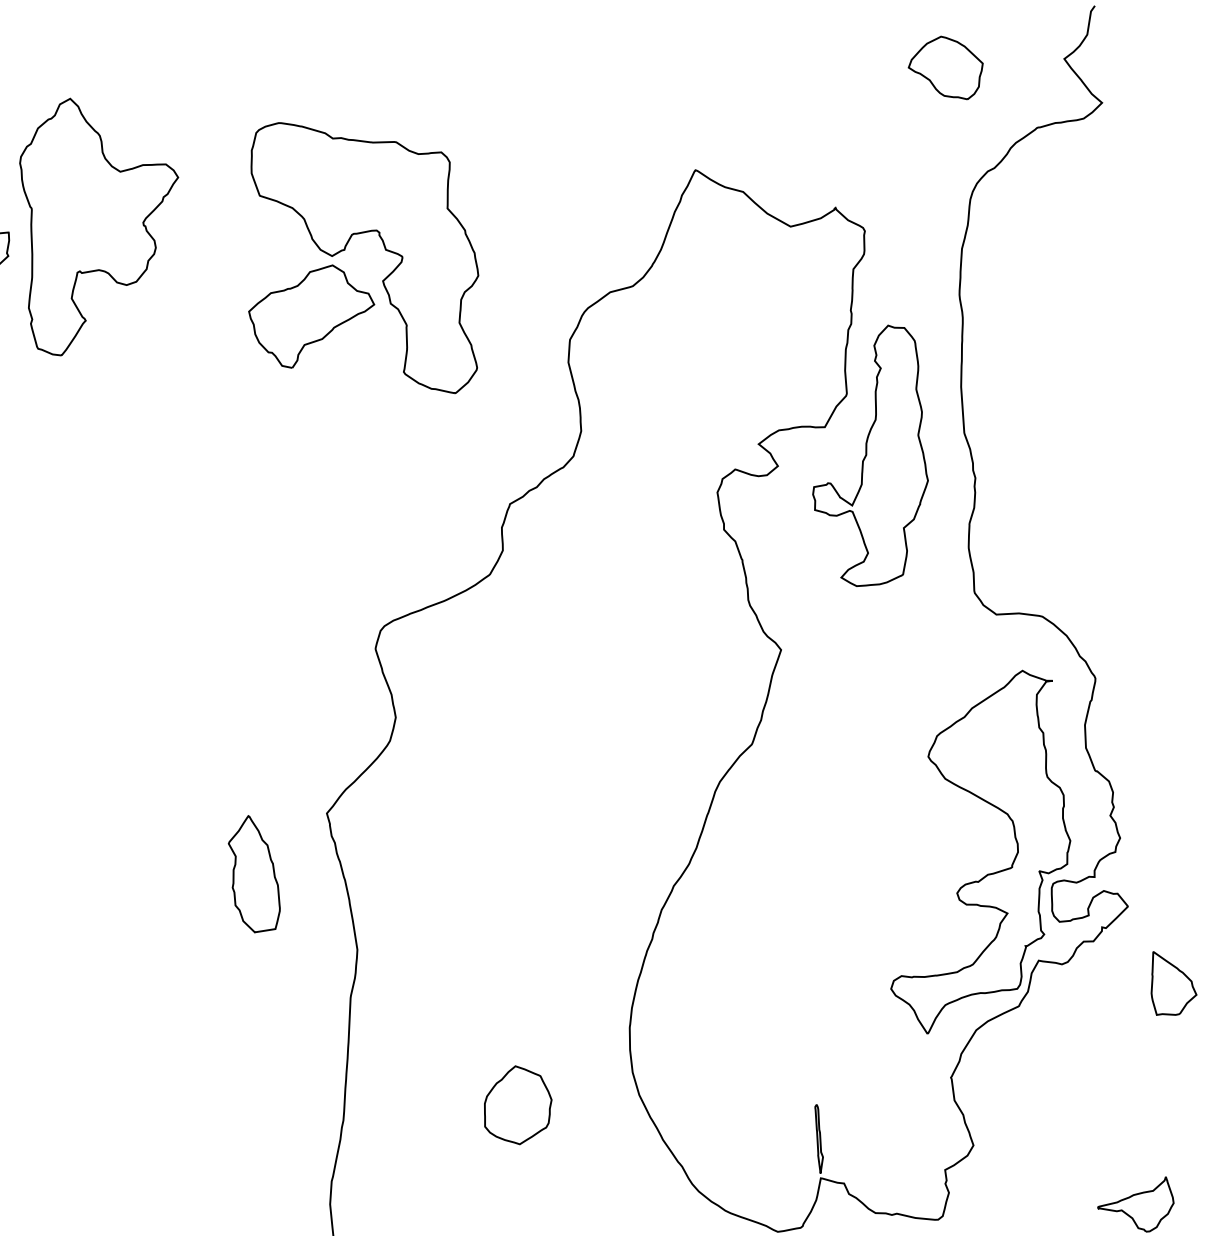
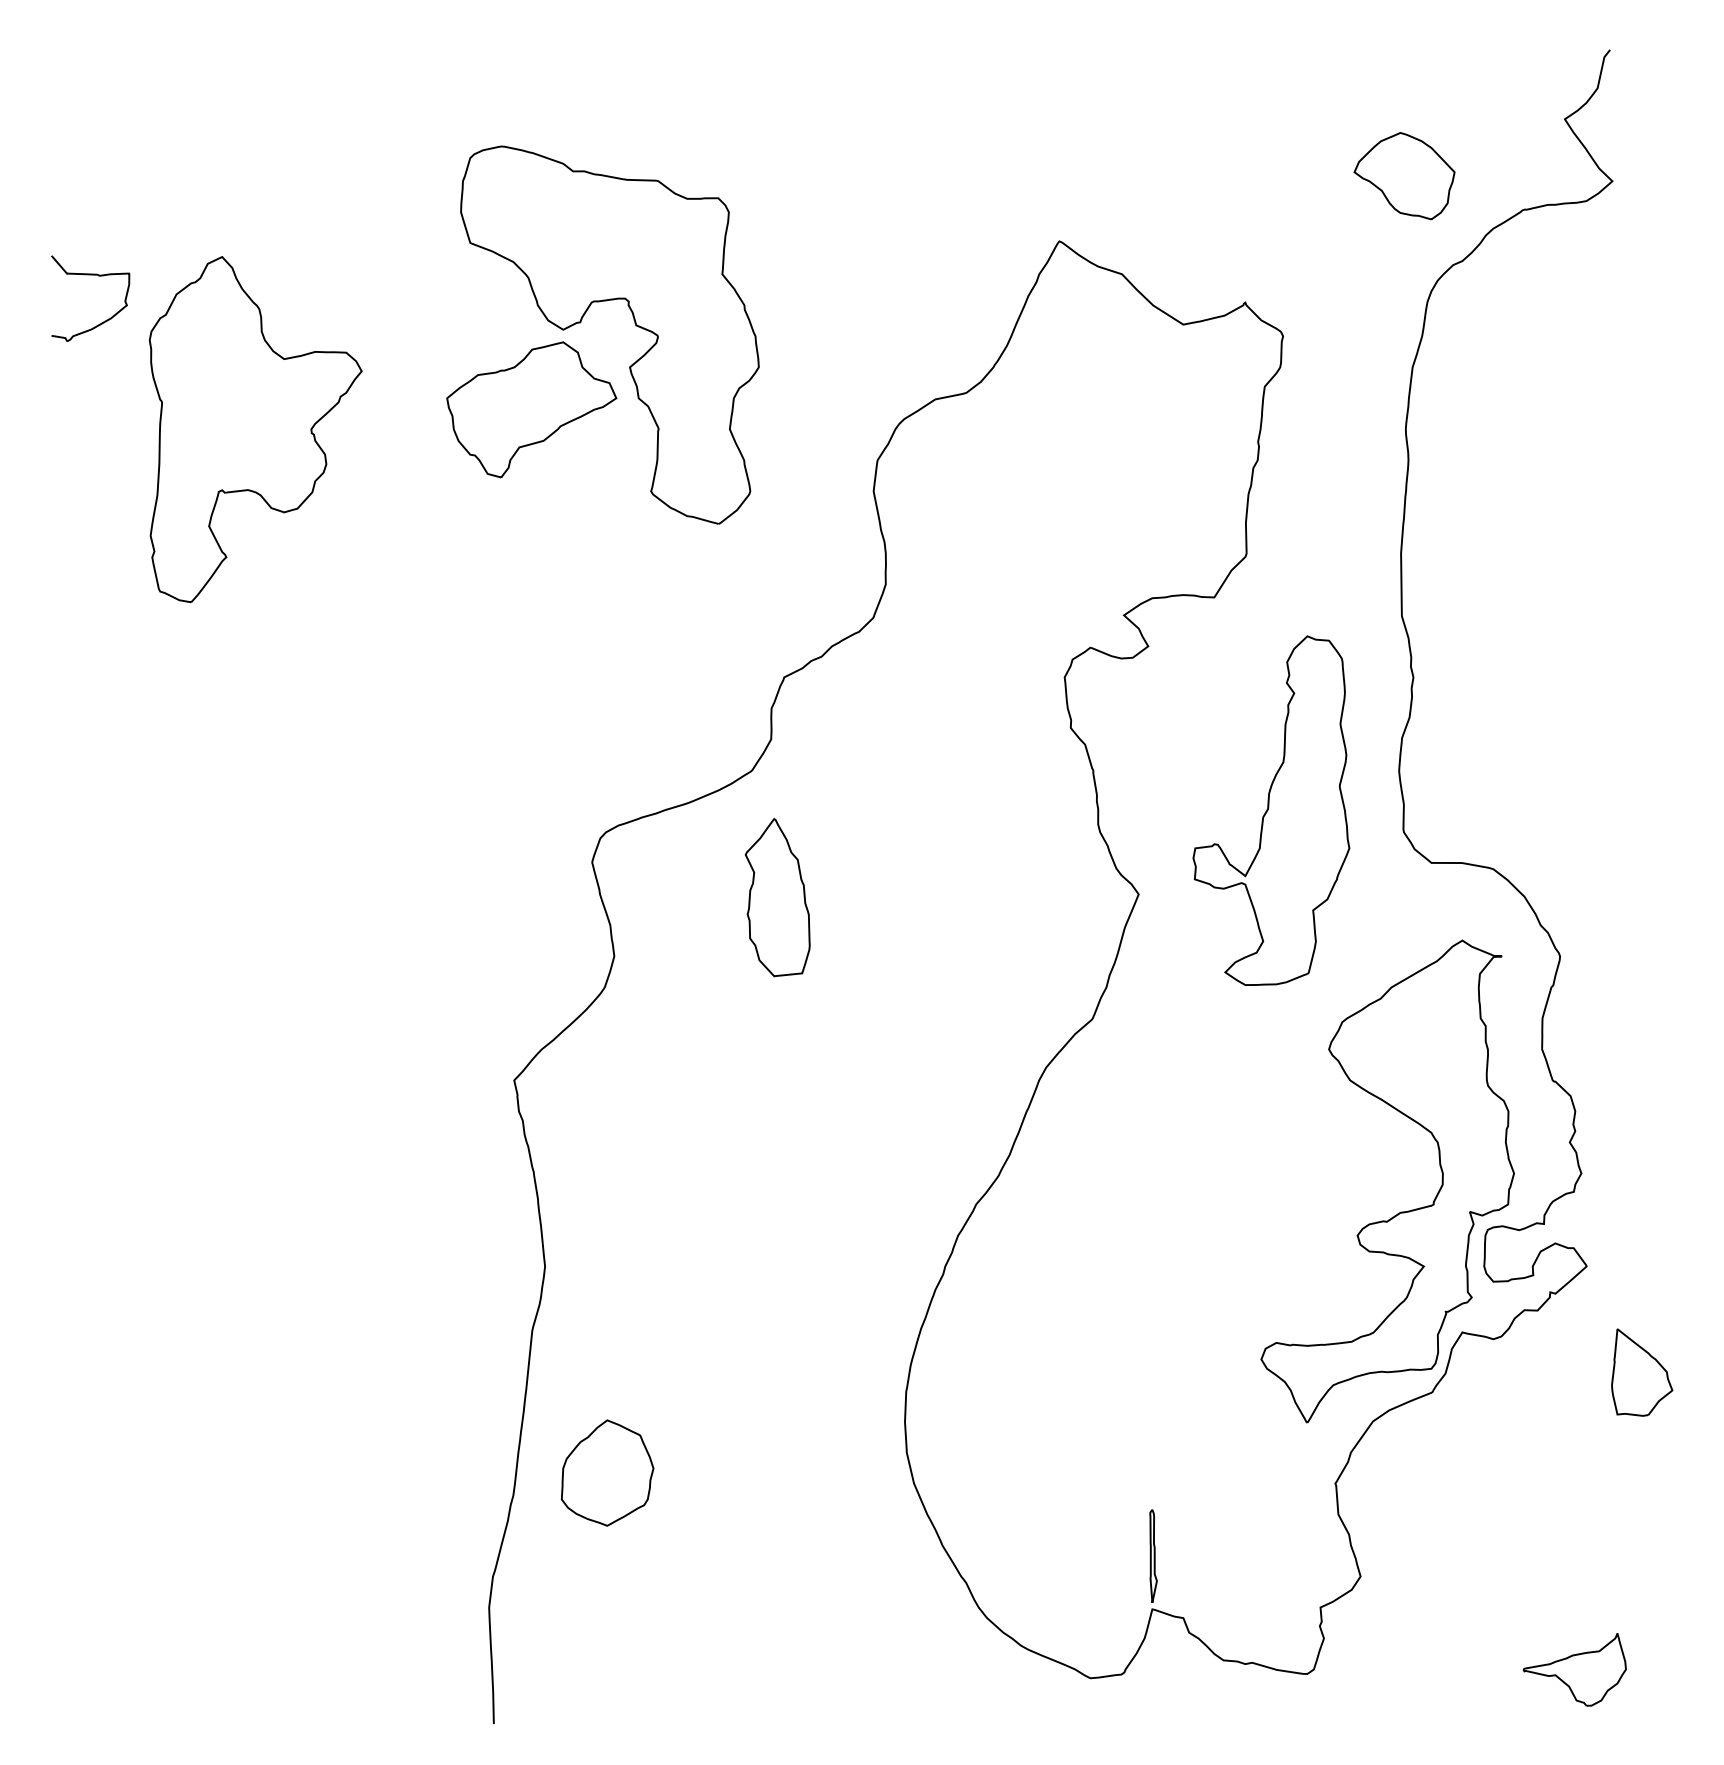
part: (945, 68) -> (1404, 176), moved
part: (102, 225) -> (255, 429), moved
part: (868, 455) -> (1271, 810), moved
part: (254, 873) -> (777, 897), moved
part: (517, 1104) -> (607, 1472), moved

